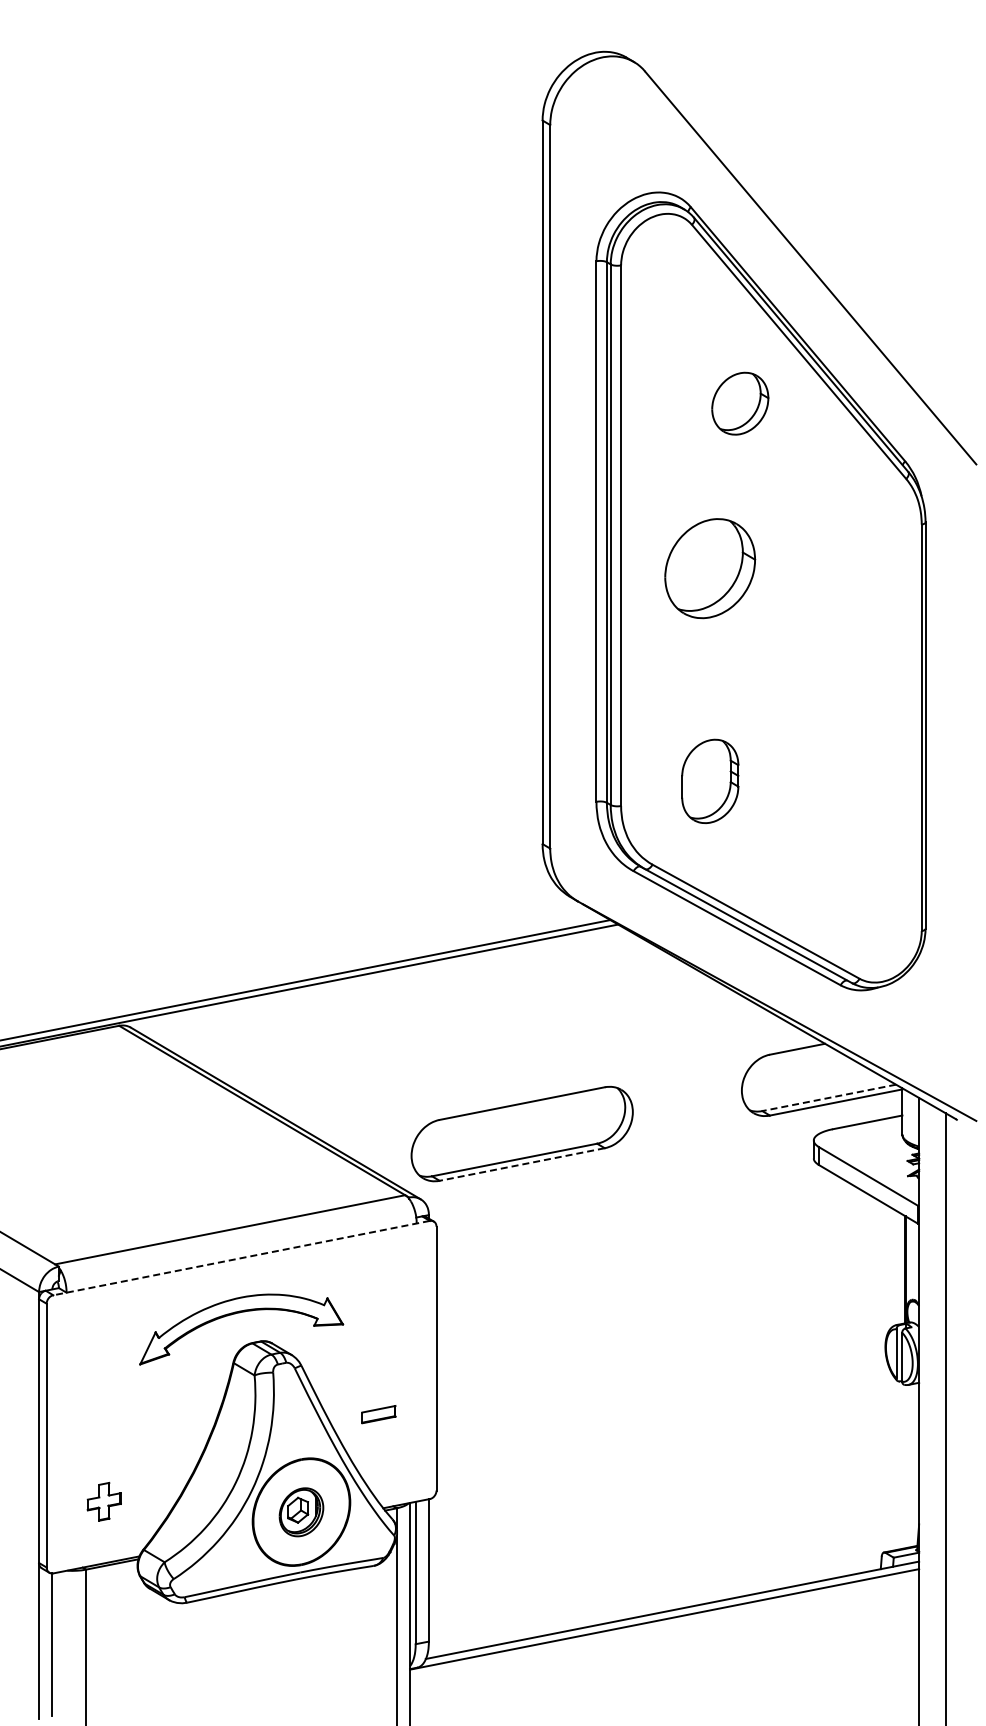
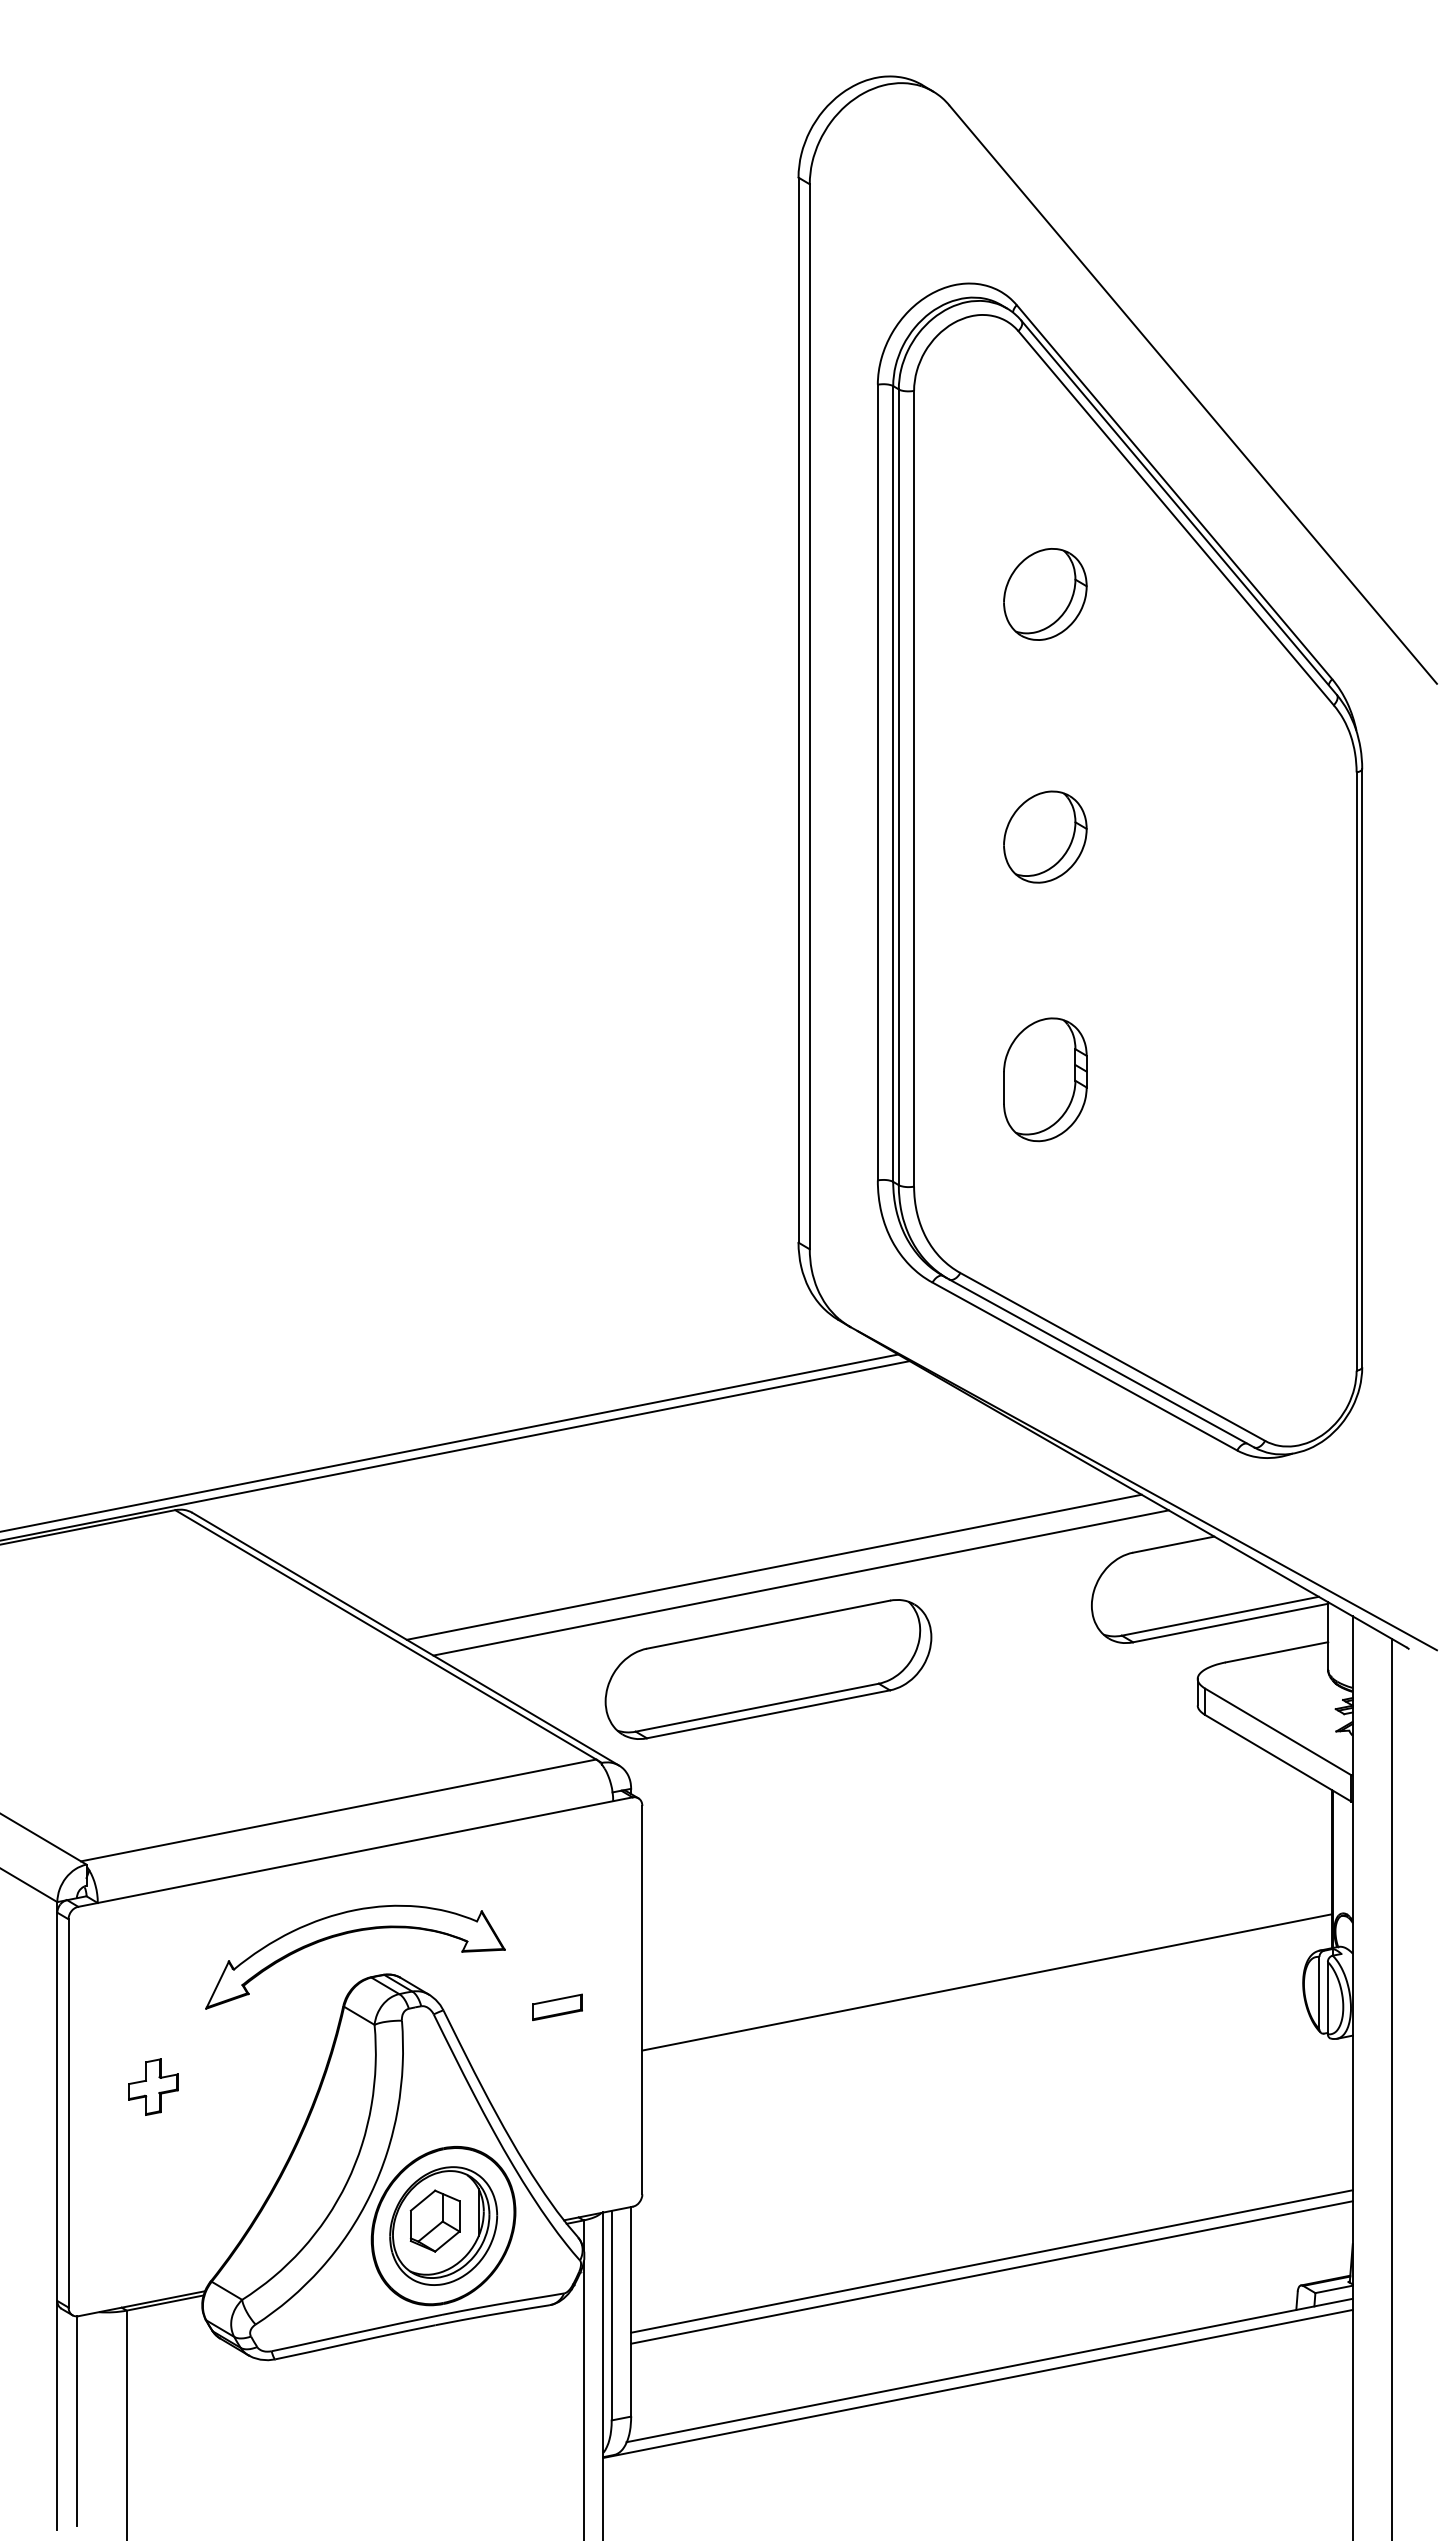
part: (740, 403) -> (1045, 594), moved
part: (710, 568) -> (1045, 836), size x0.62
part: (710, 780) -> (1045, 1078), moved
line: (525, 1064) -> (773, 1567), added
line: (544, 1074) -> (801, 1581), added
line: (828, 1097) -> (1219, 1615), dashed -> solid
line: (521, 1164) -> (767, 1714), dashed -> solid
line: (241, 1258) -> (355, 1852), dashed -> solid
line: (670, 1346) -> (986, 1982), added
part: (378, 1414) -> (556, 2007), moved
part: (103, 1501) -> (152, 2086), moved
part: (301, 1512) -> (443, 2226), size x1.67
line: (673, 1535) -> (991, 2260), added
line: (673, 1543) -> (991, 2272), added

